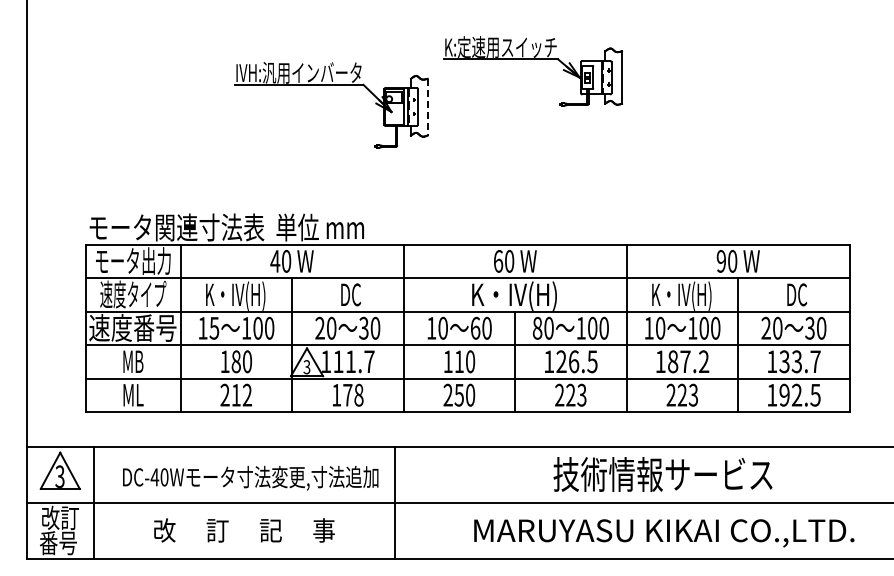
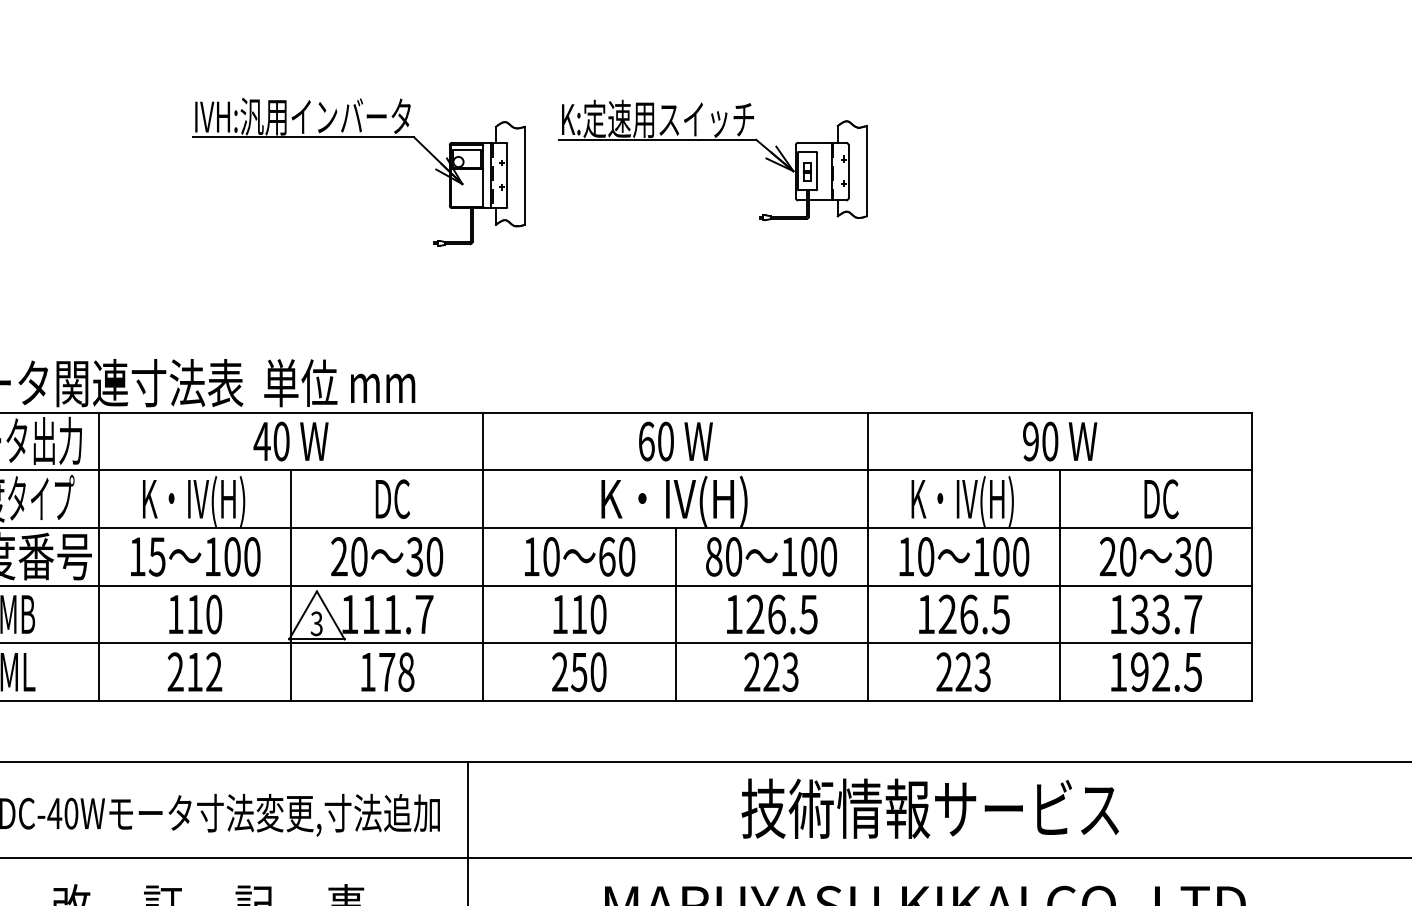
part: (533, 59) -> (714, 140), moved
line: (427, 107) -> (524, 176), dashed -> solid
text: (235, 361) -> (193, 614), 180 -> 110
text: (688, 361) -> (974, 614), 187.2 -> 126.5

